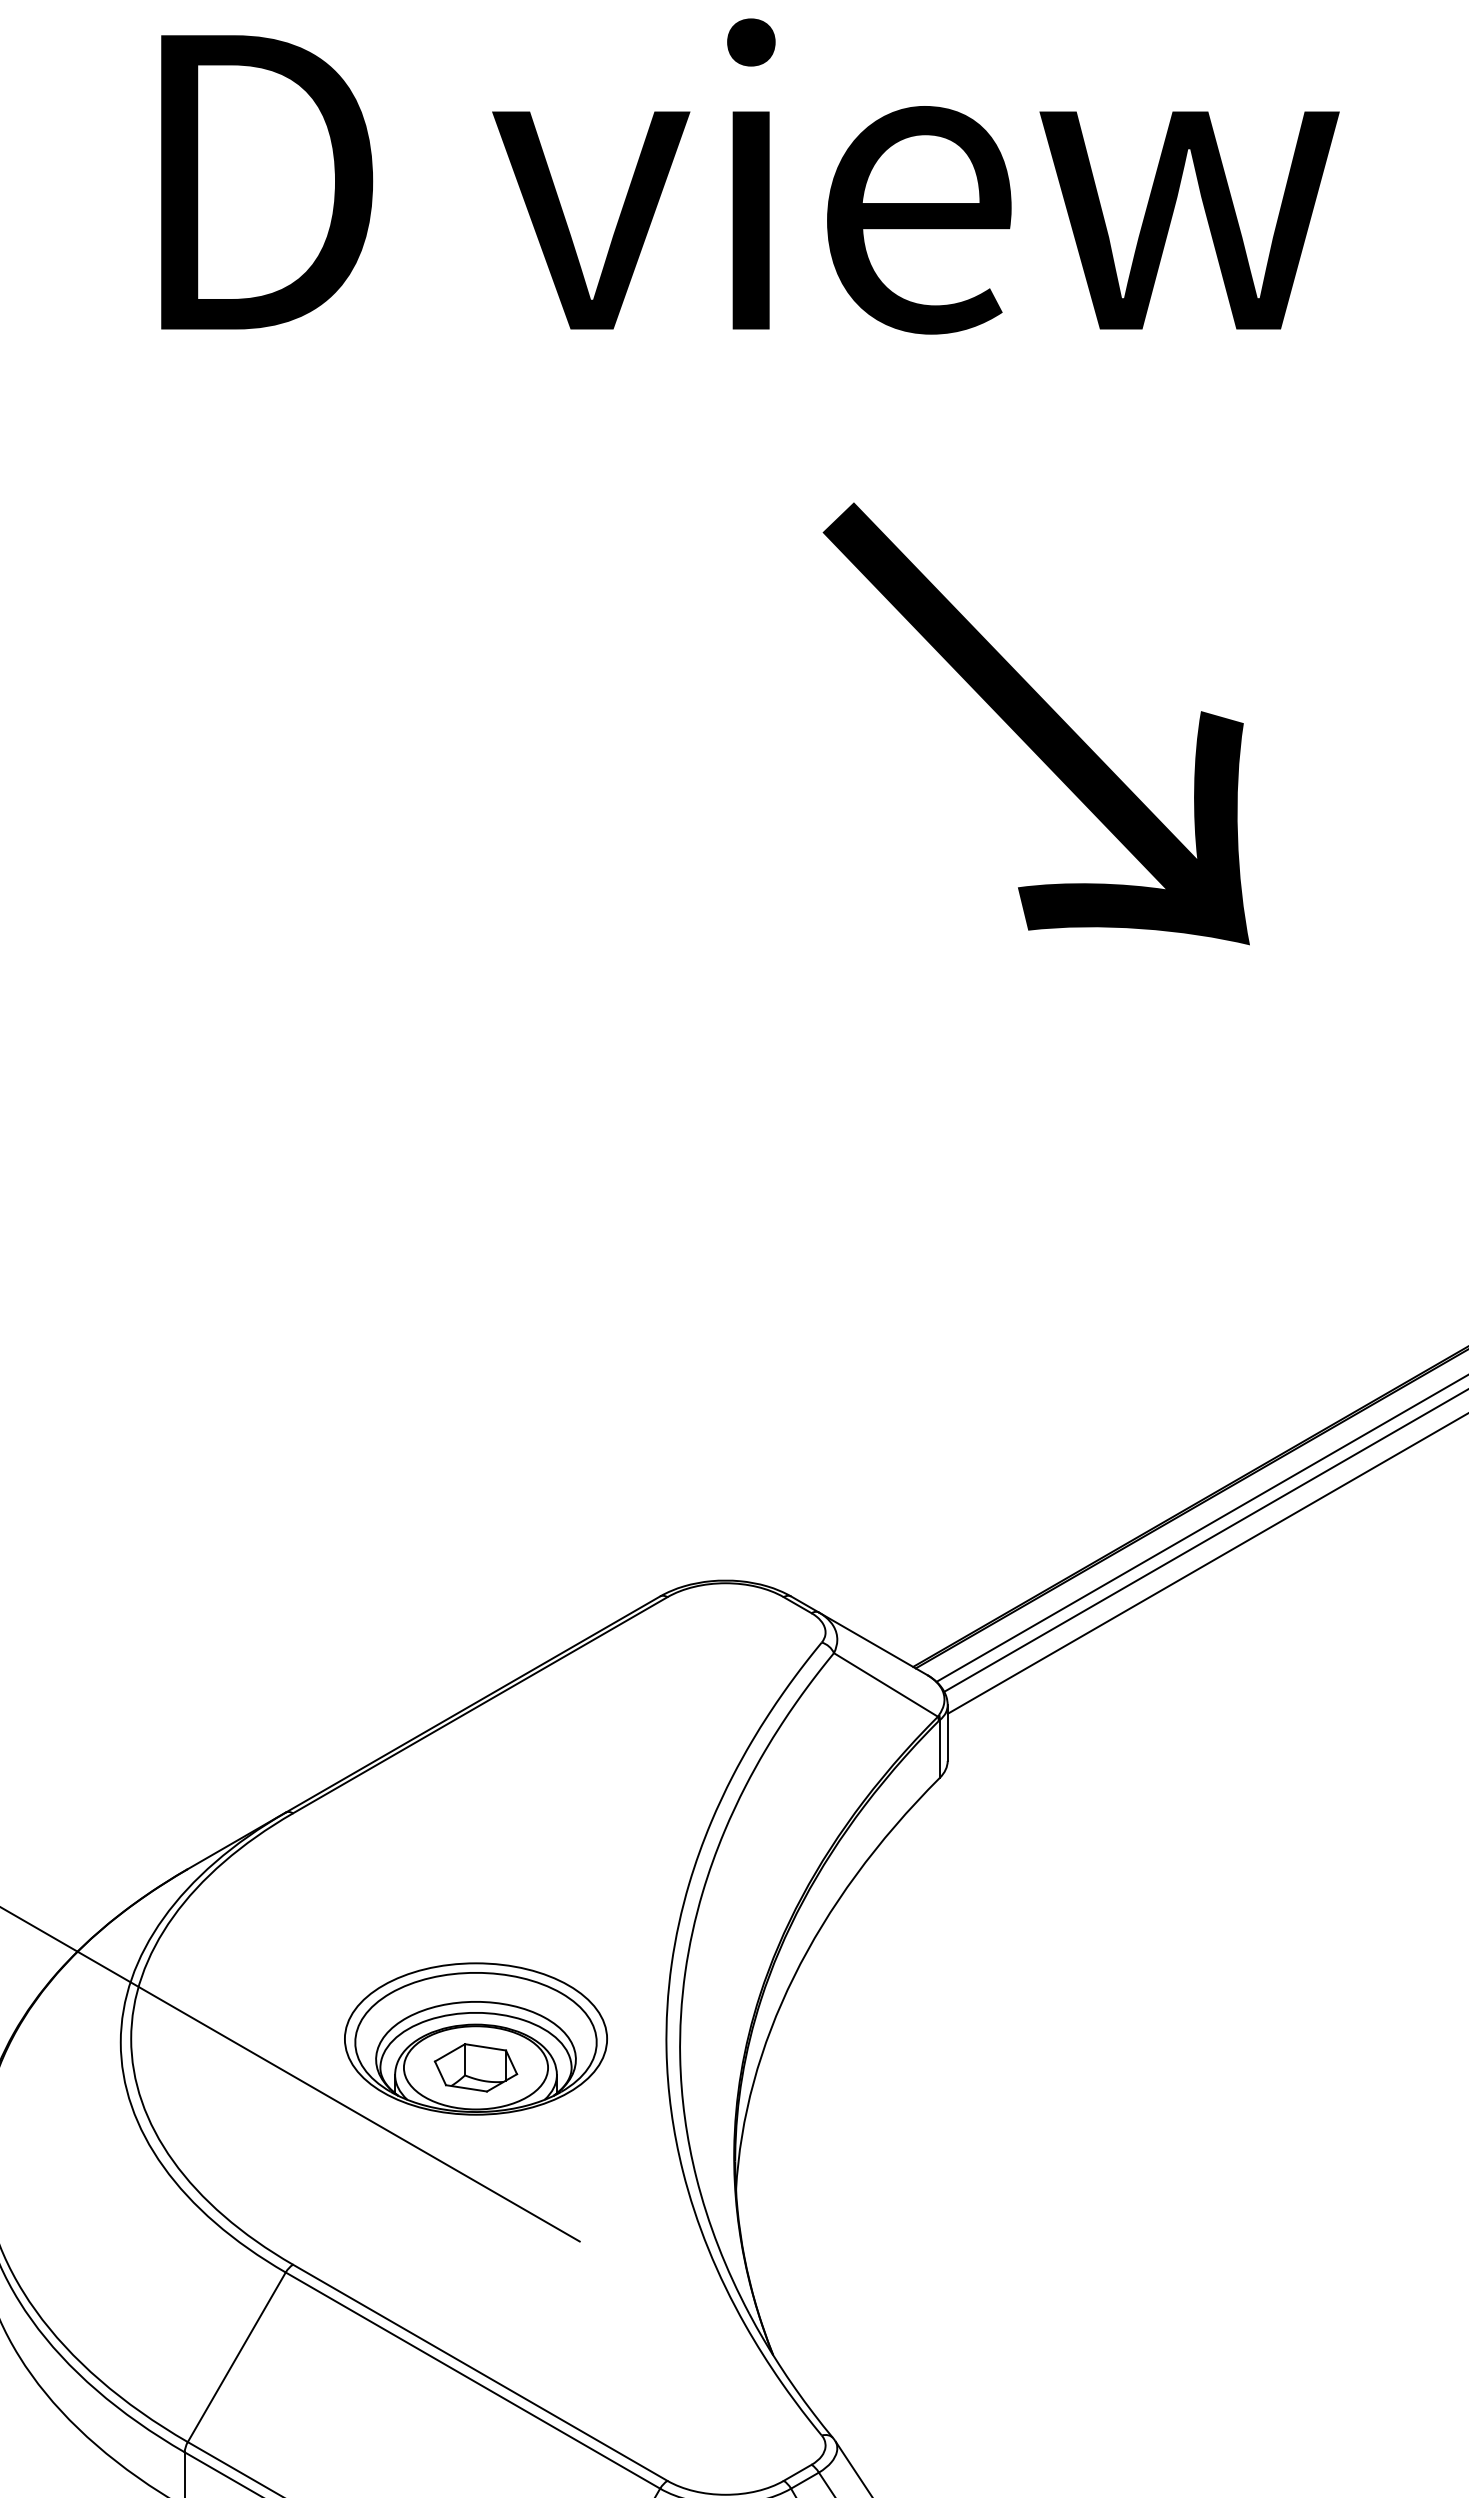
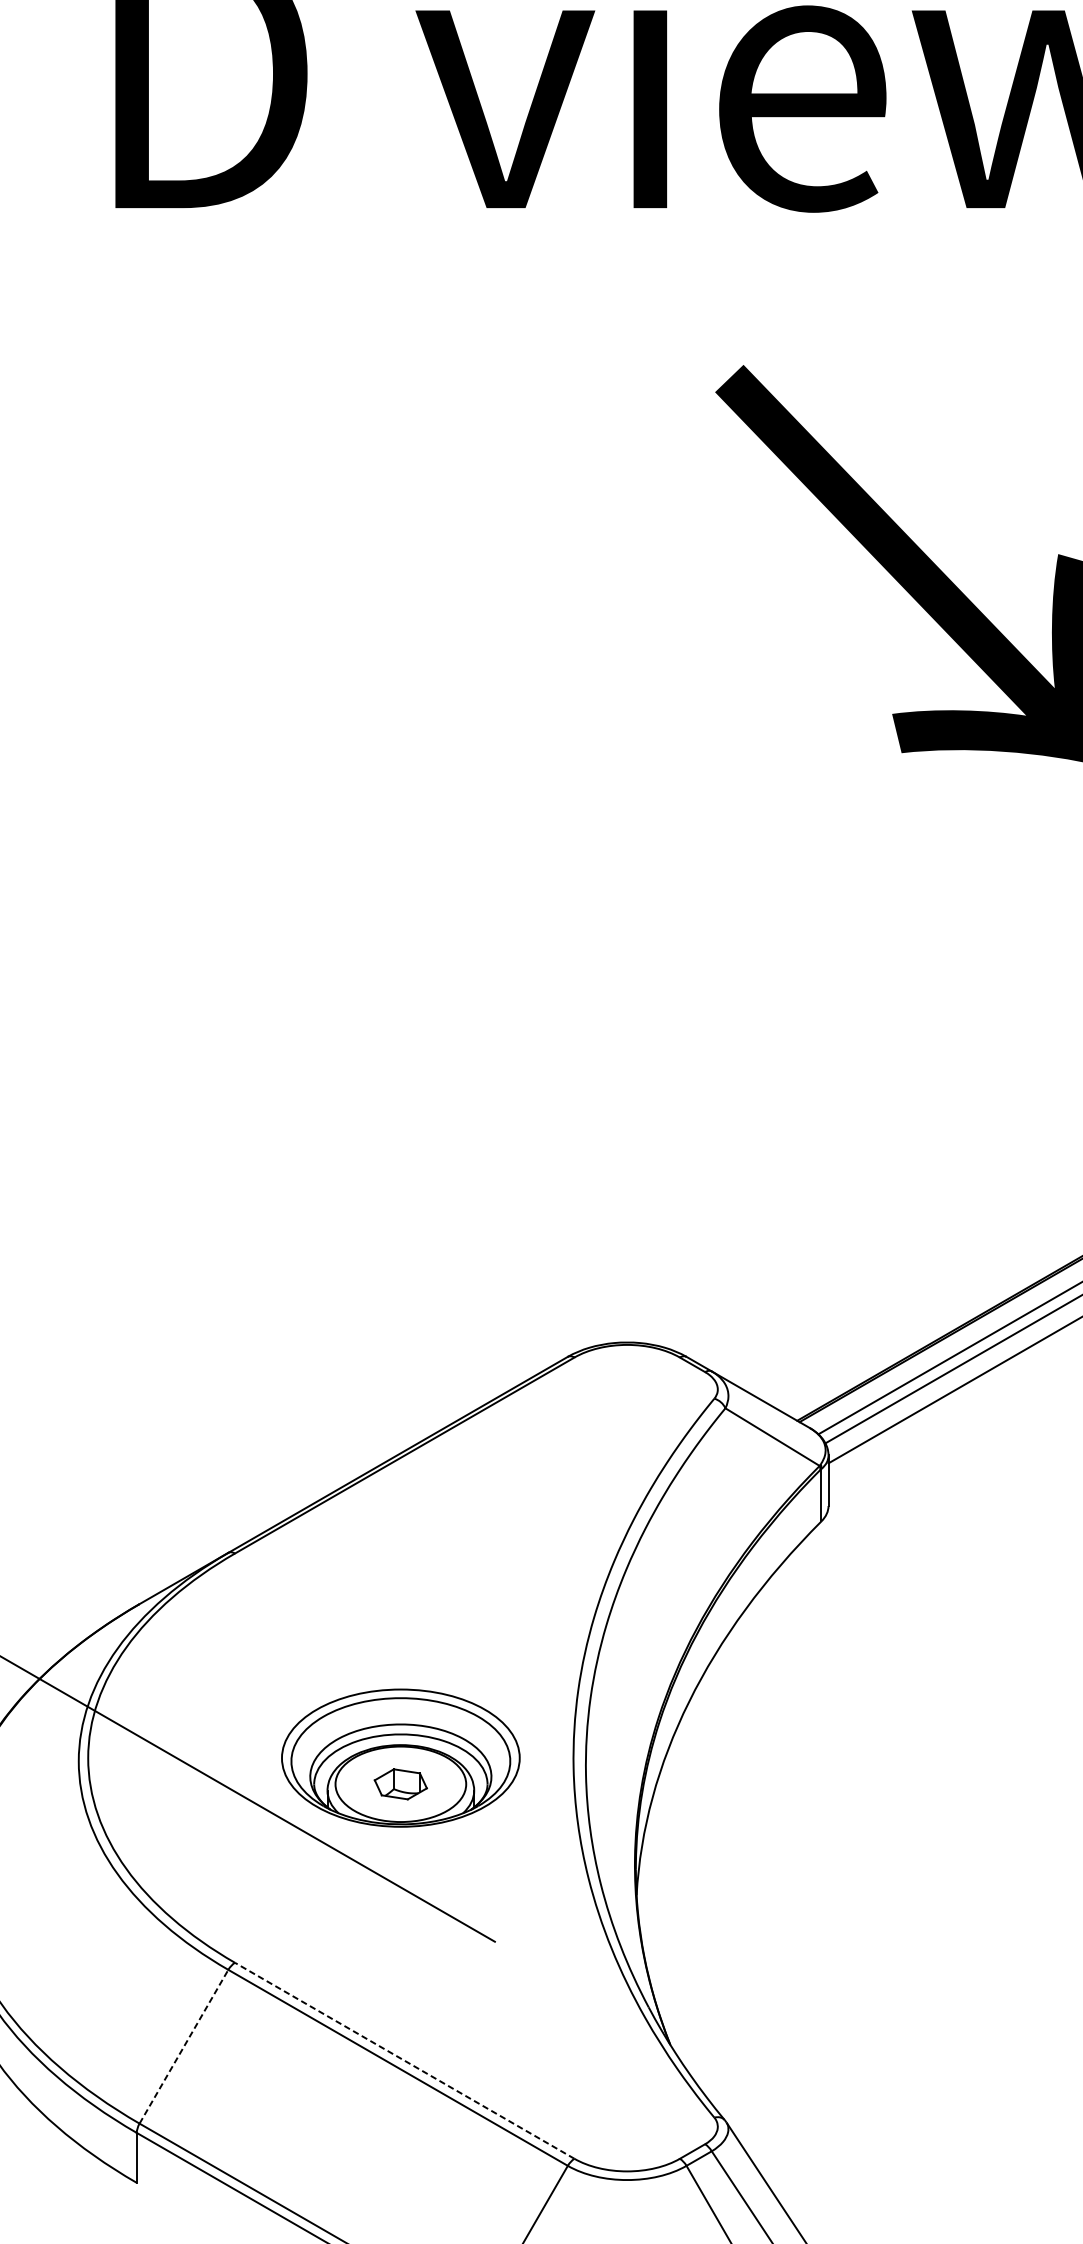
part: (475, 2067) -> (400, 1783), size x0.7
line: (236, 2357) -> (183, 2046), solid -> dashed
line: (479, 2372) -> (404, 2060), solid -> dashed

